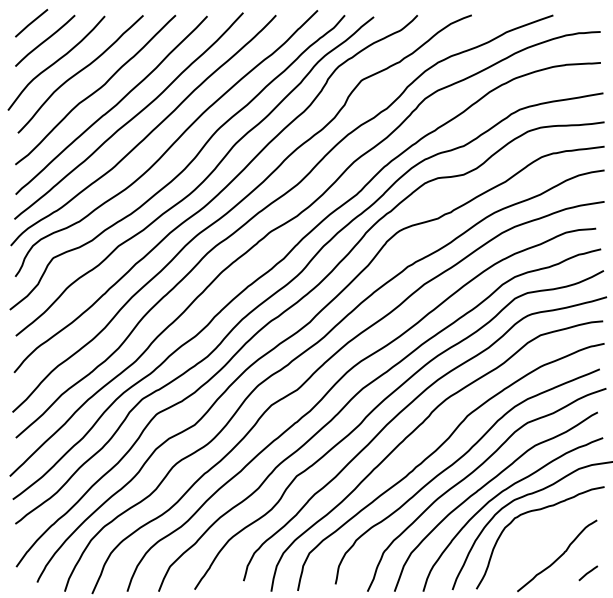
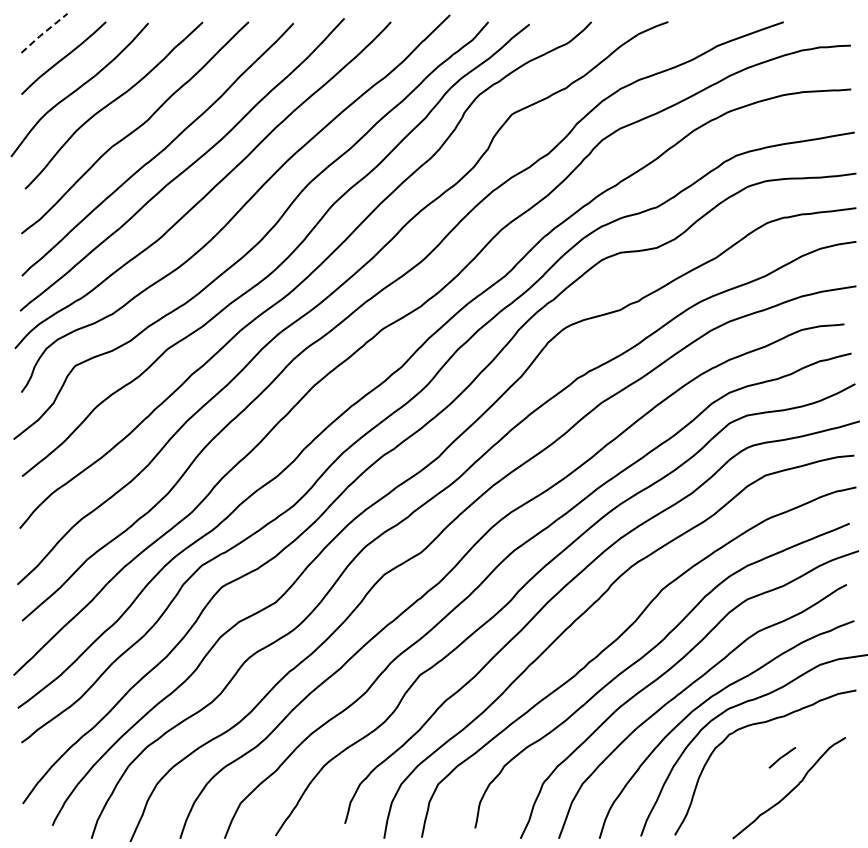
line: (31, 22) -> (44, 32), solid -> dashed
line: (588, 573) -> (782, 757), moved

